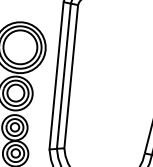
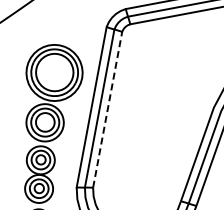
line: (71, 76) -> (107, 109), solid -> dashed

